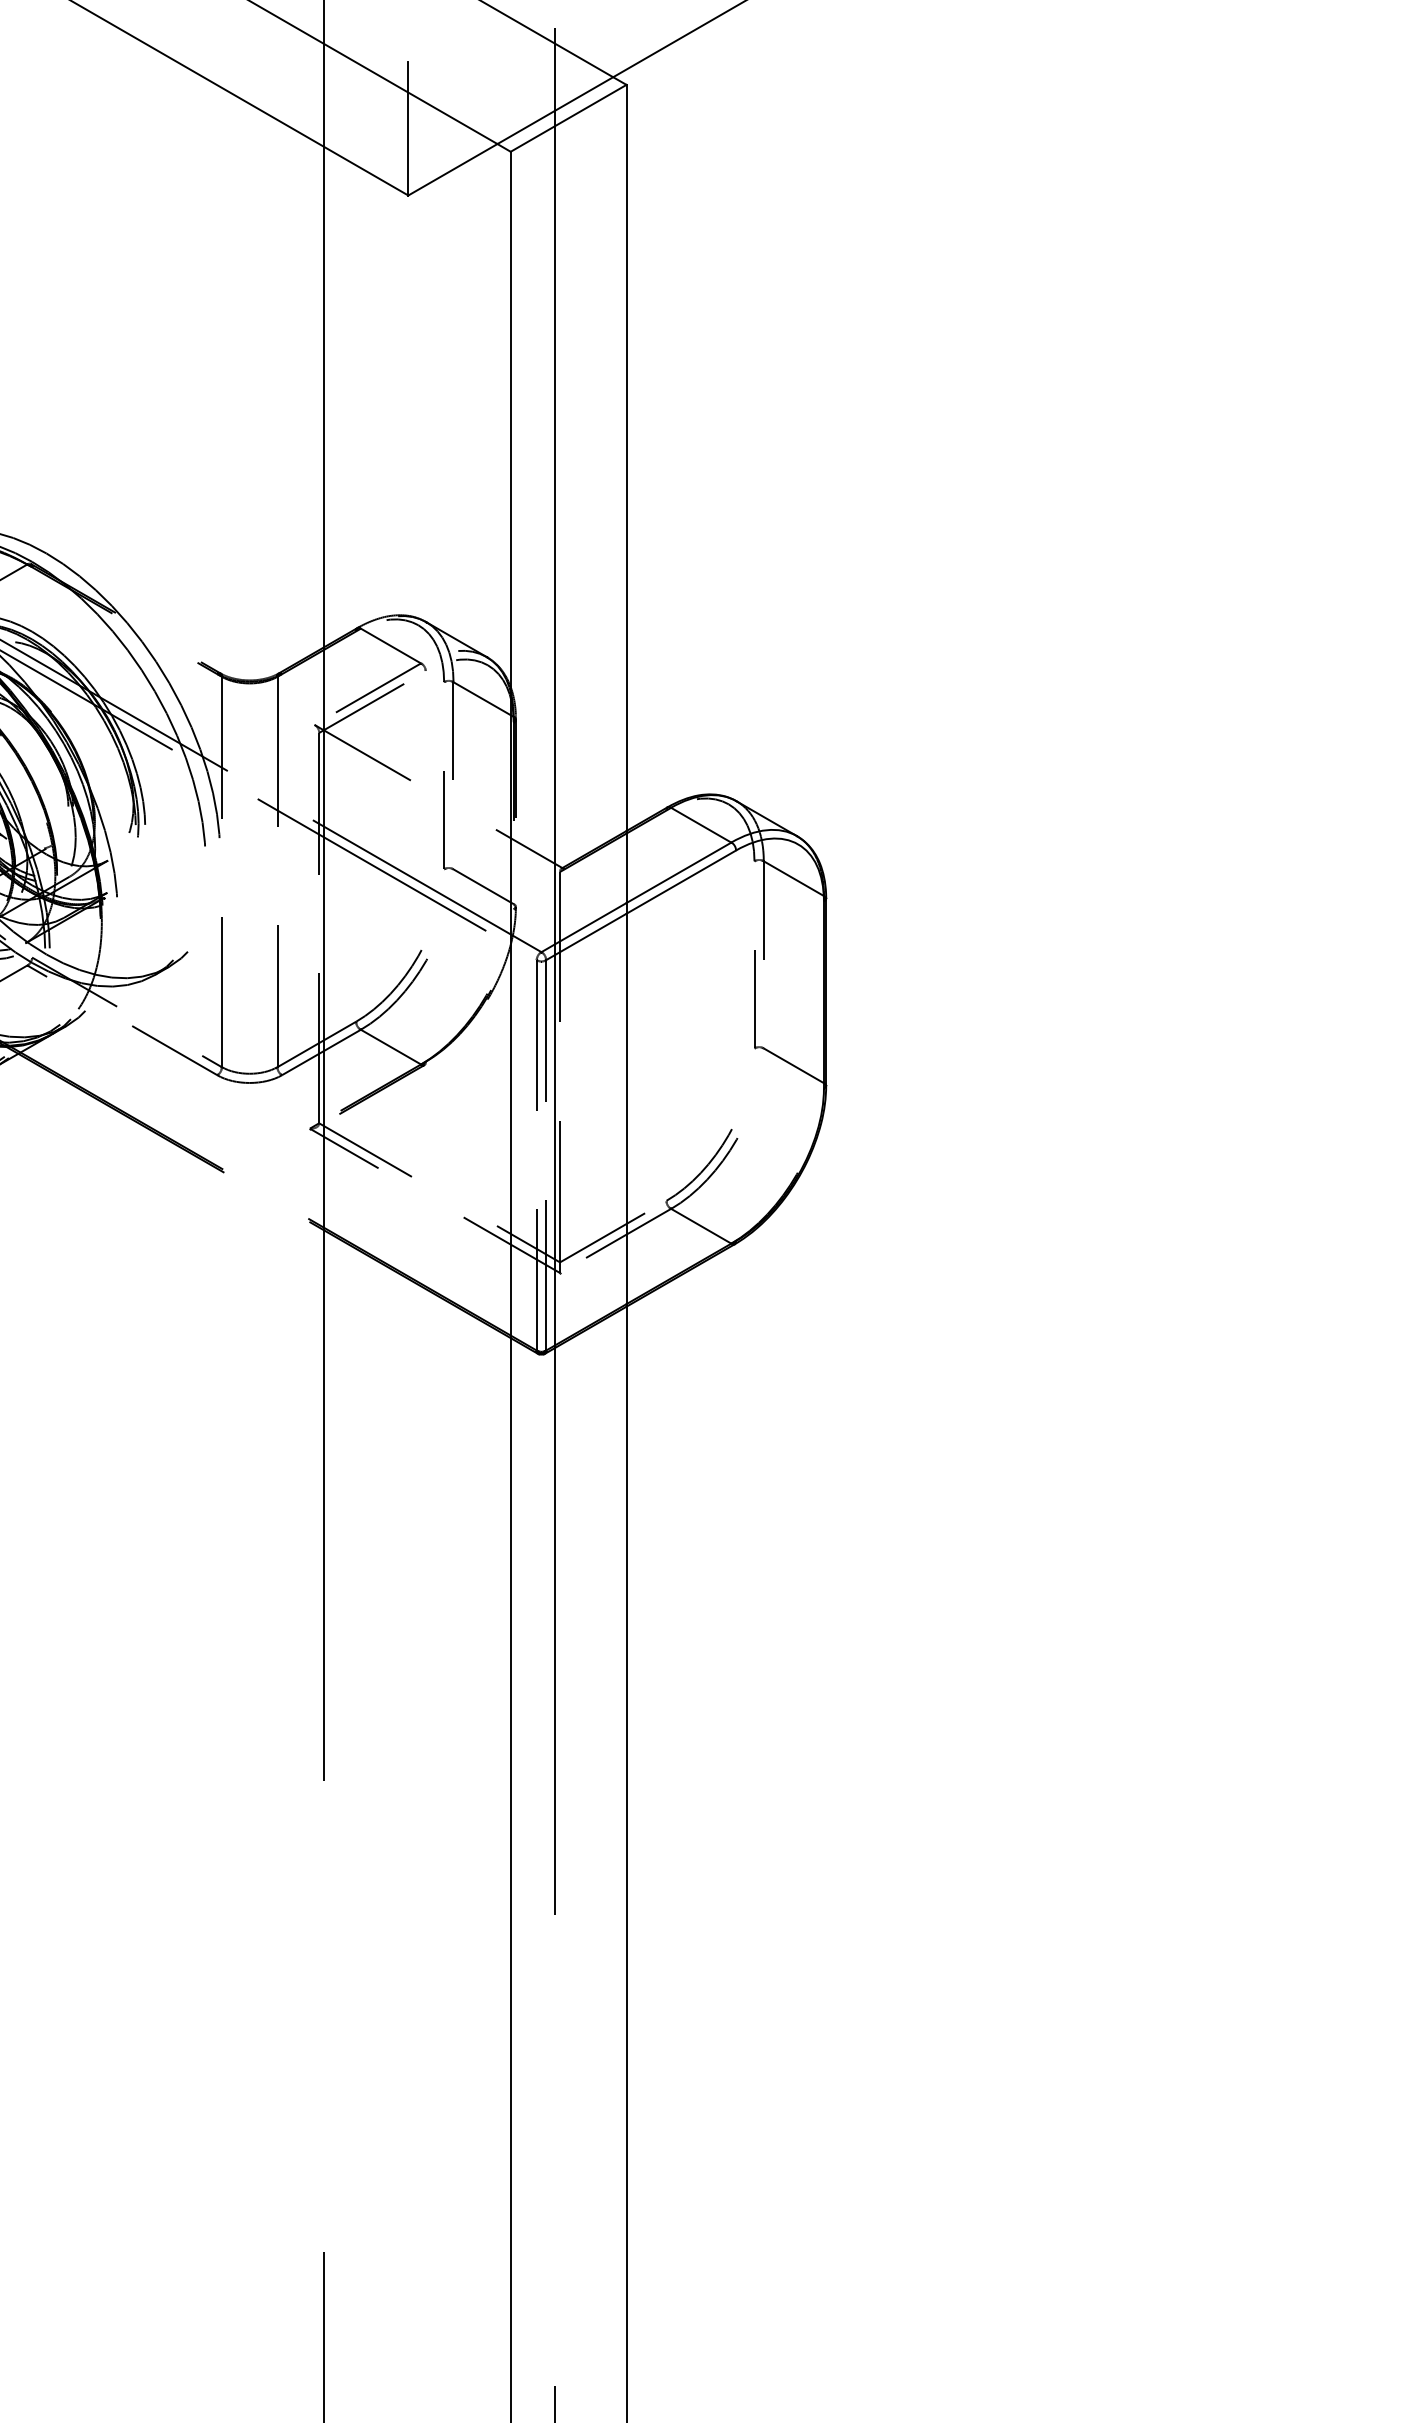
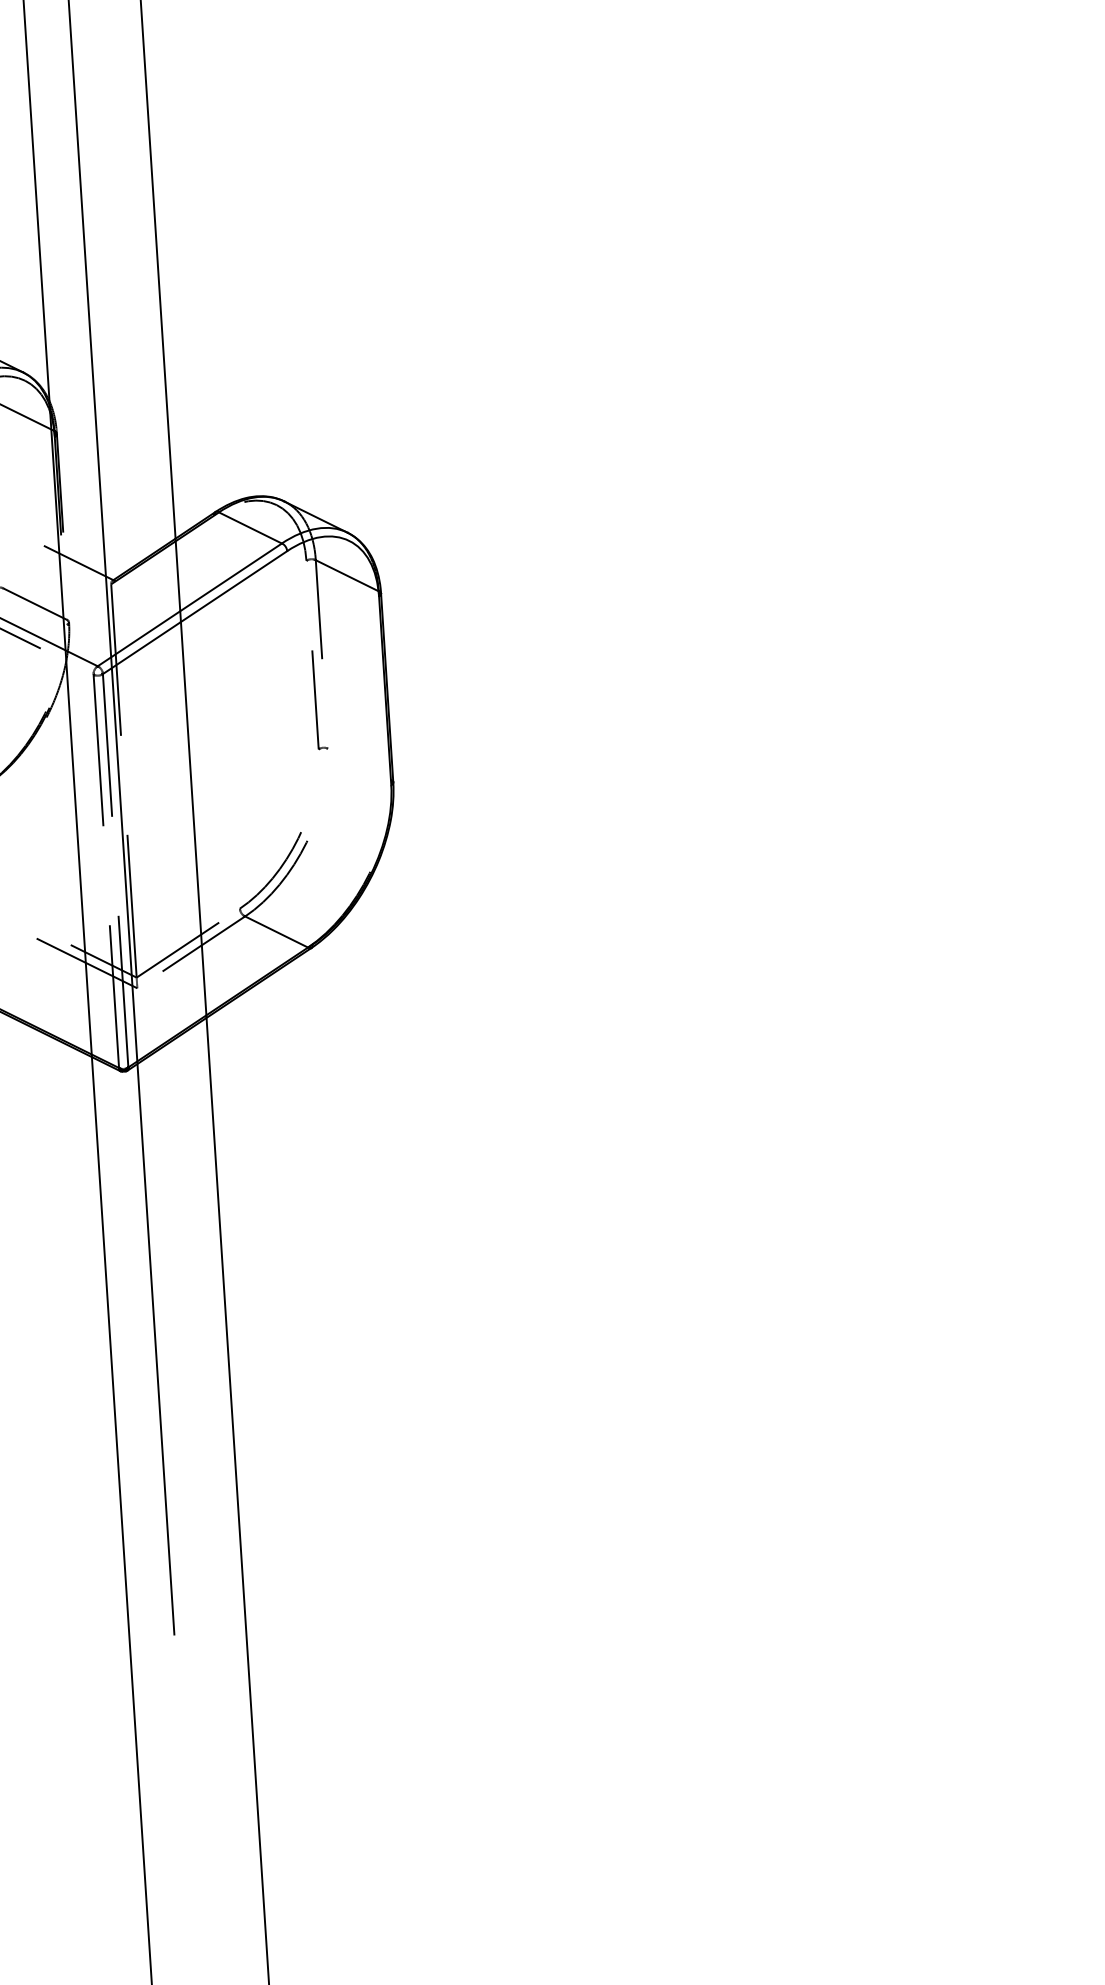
line: (793, 1065) -> (359, 764), removed

